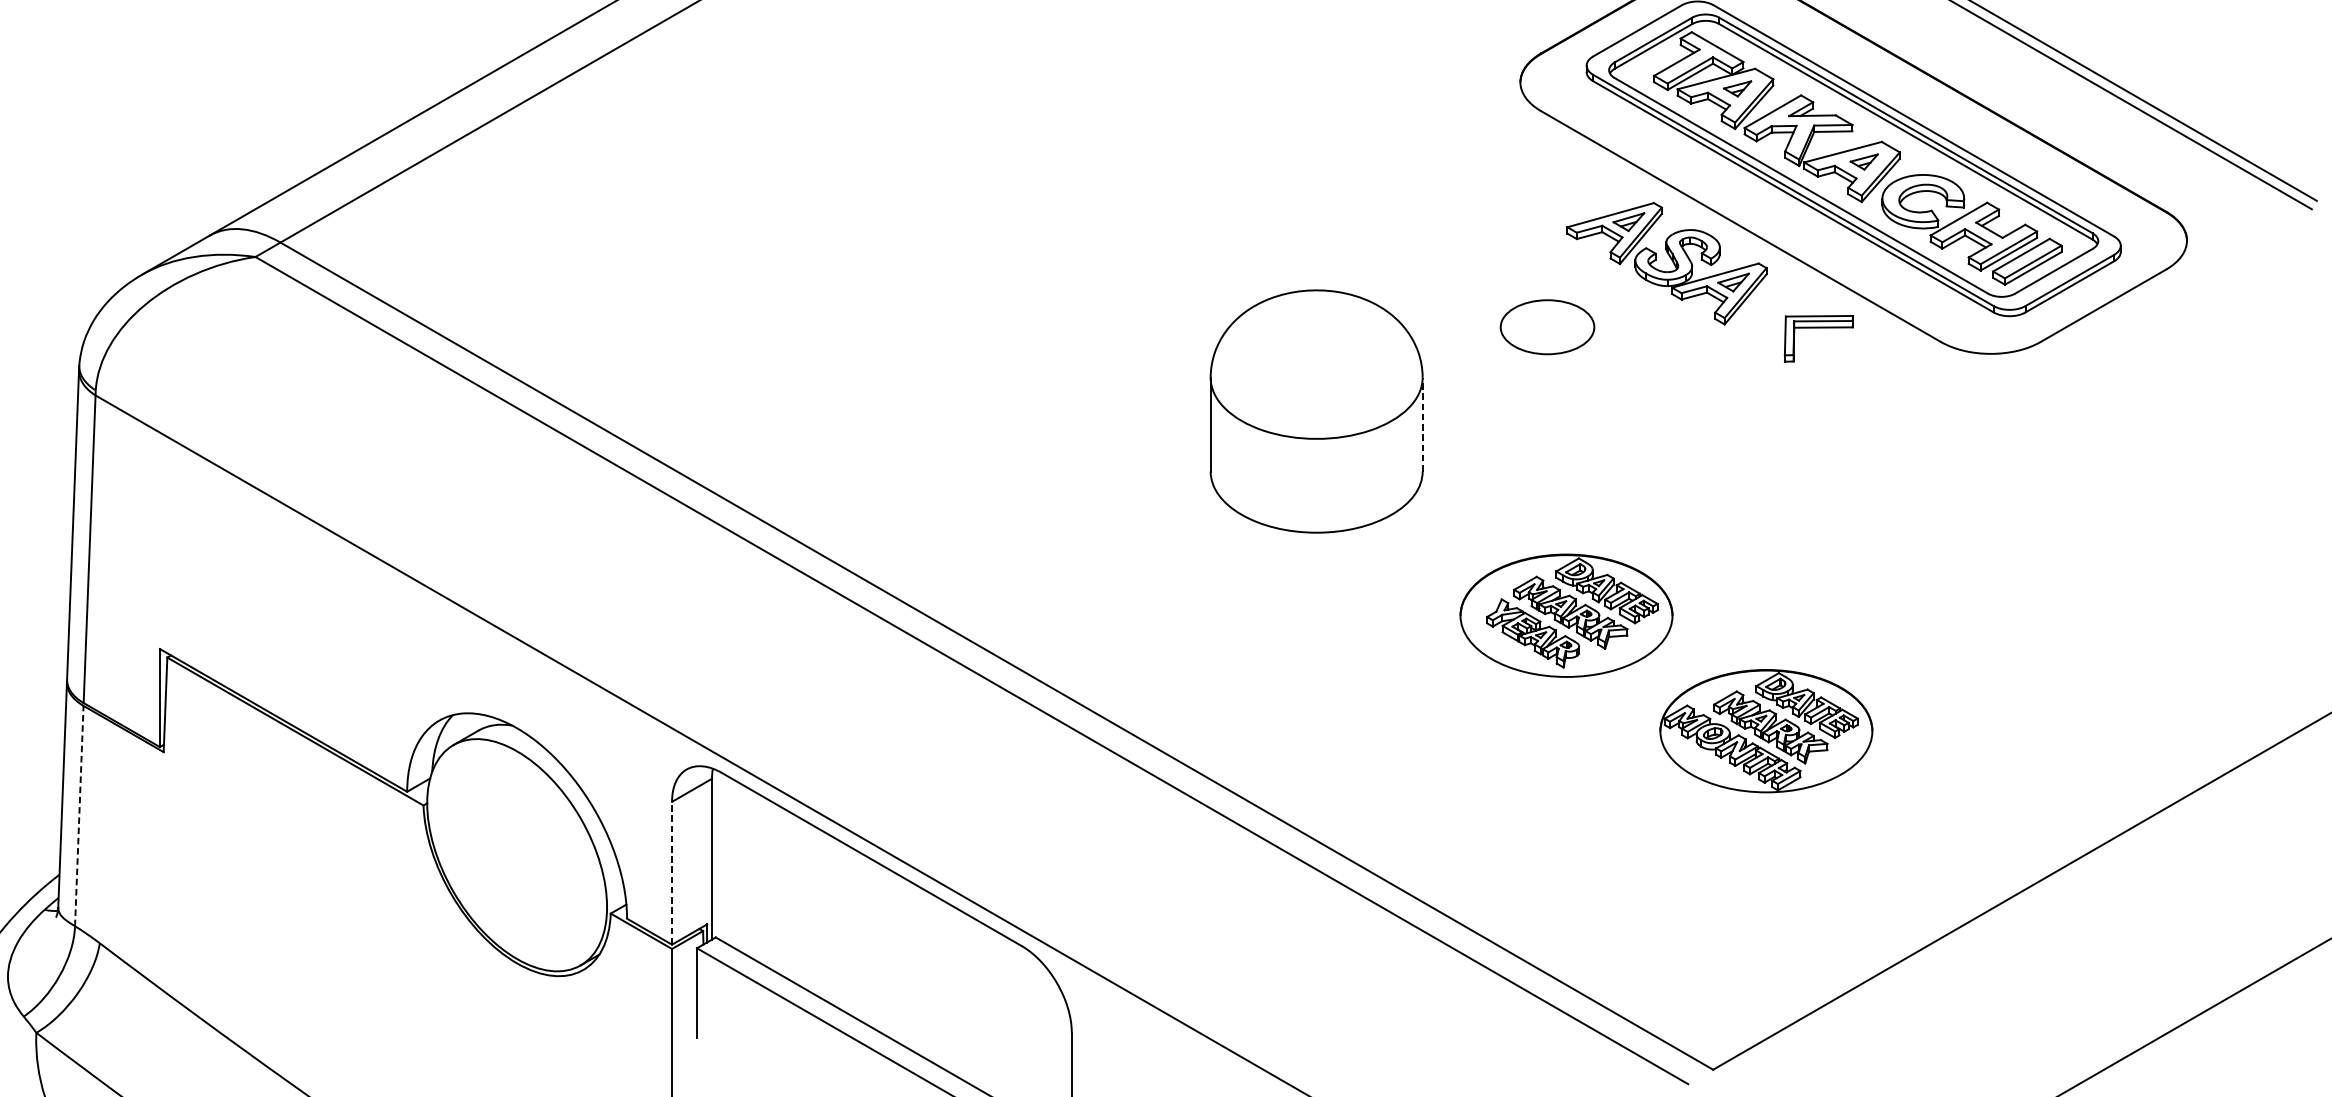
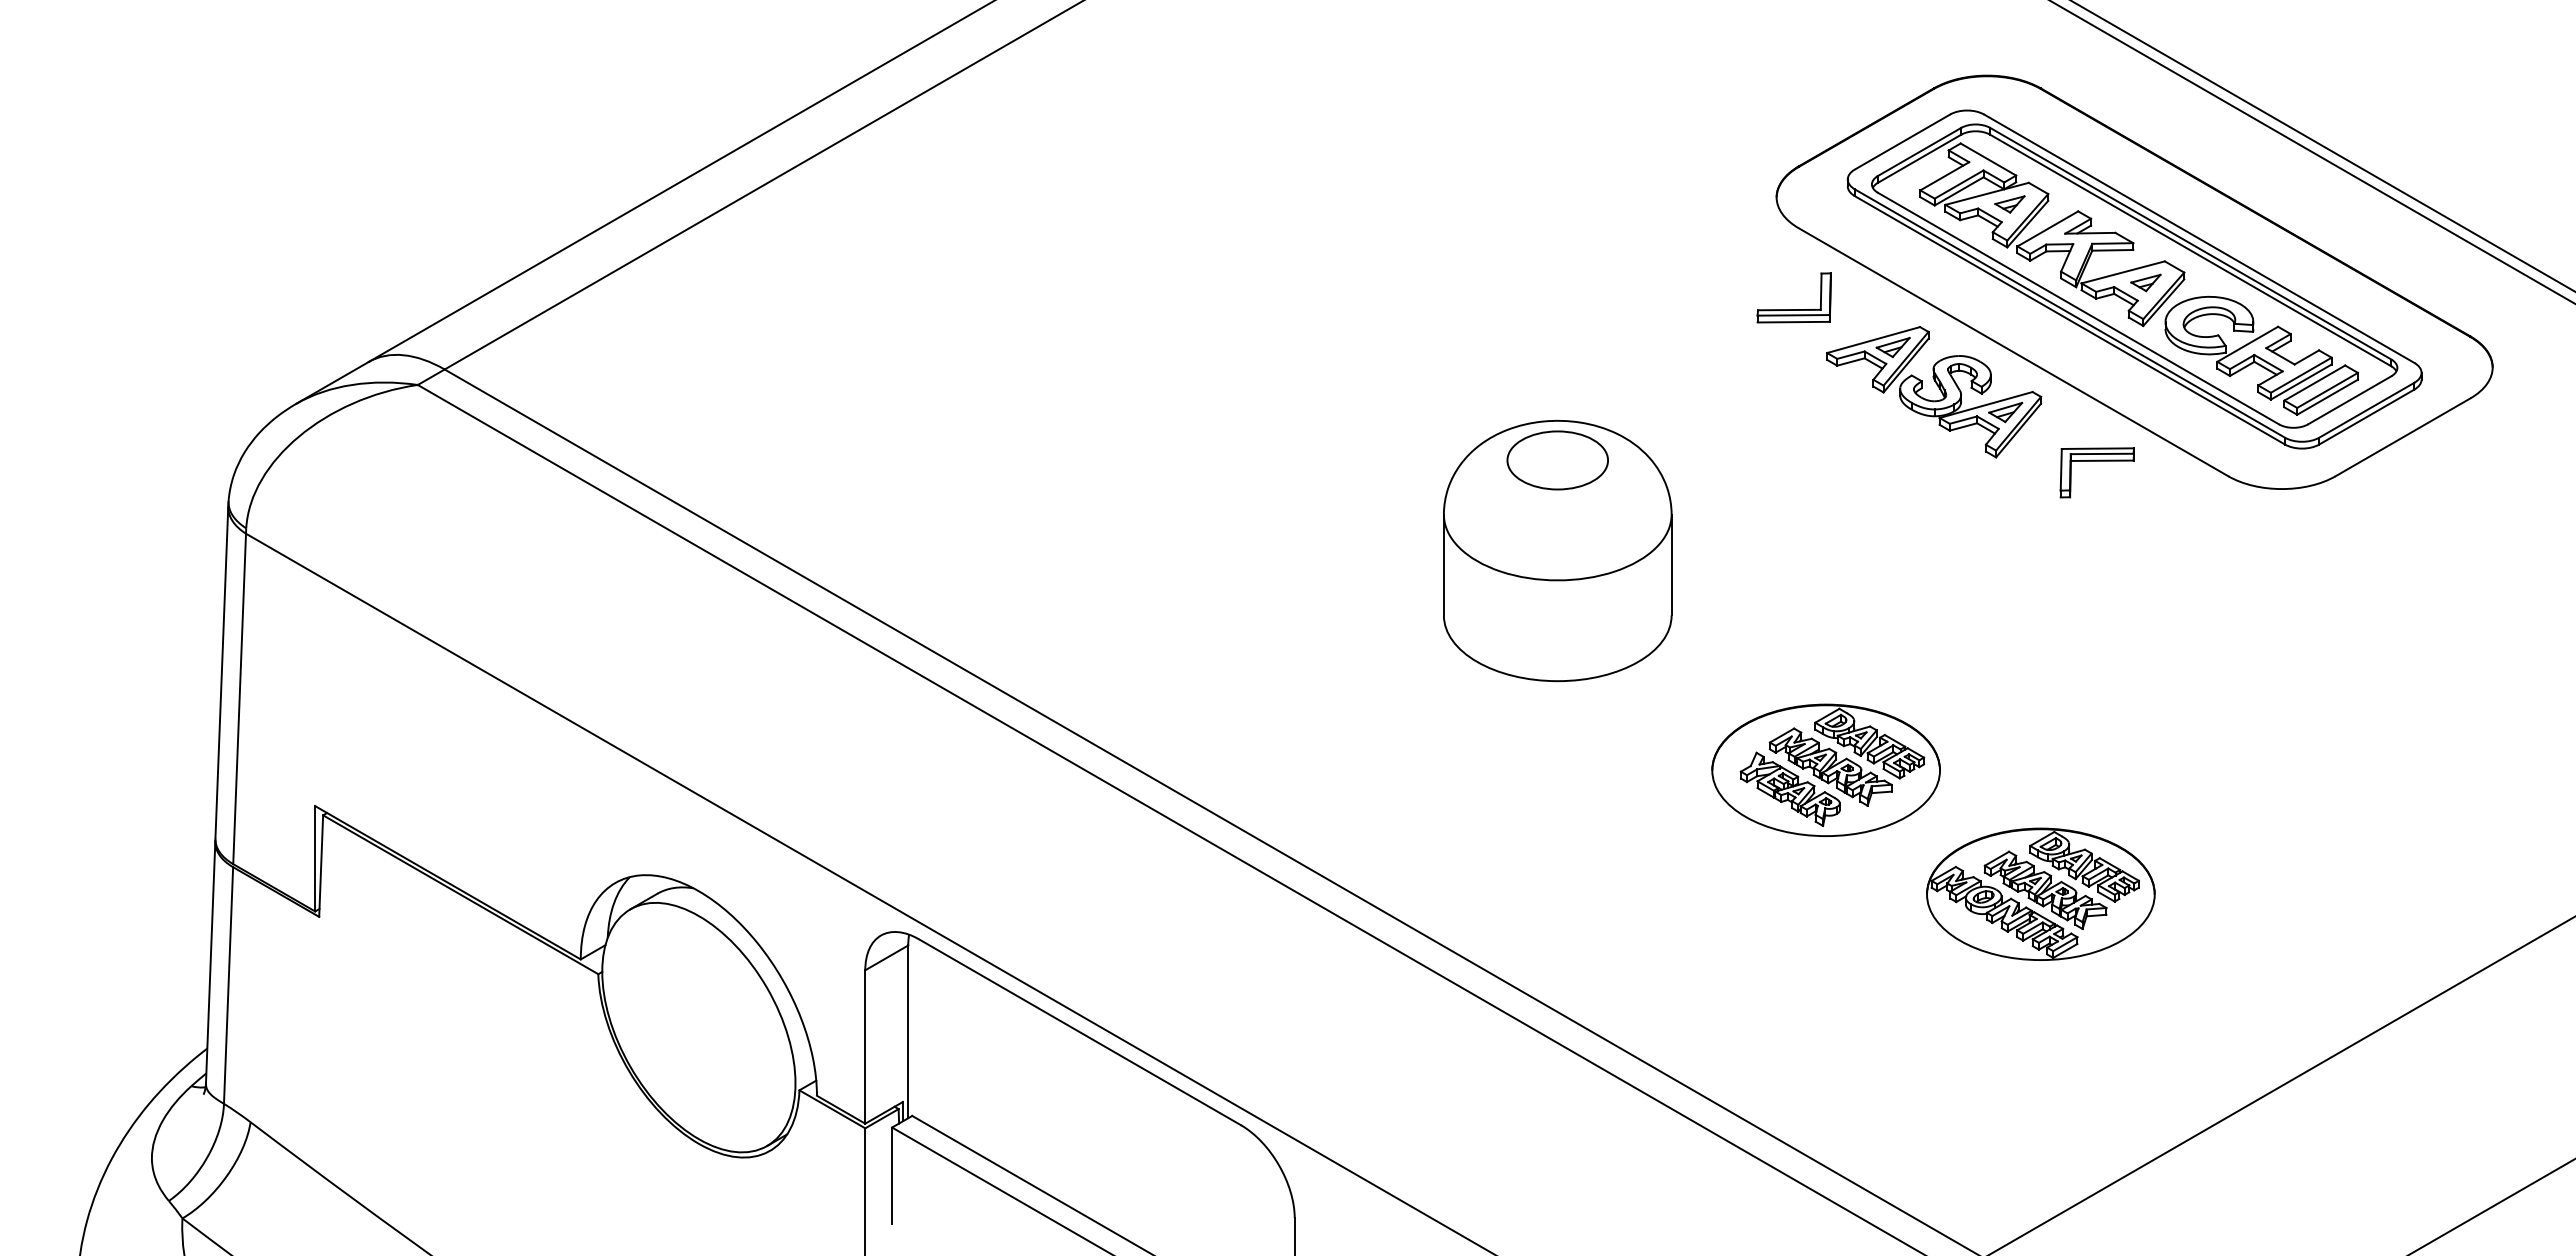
part: (1536, 186) -> (1793, 309), added
part: (1547, 327) -> (1557, 460), moved
line: (1422, 424) -> (1671, 564), dashed -> solid
line: (79, 816) -> (228, 985), dashed -> solid
line: (672, 872) -> (865, 1046), dashed -> solid

